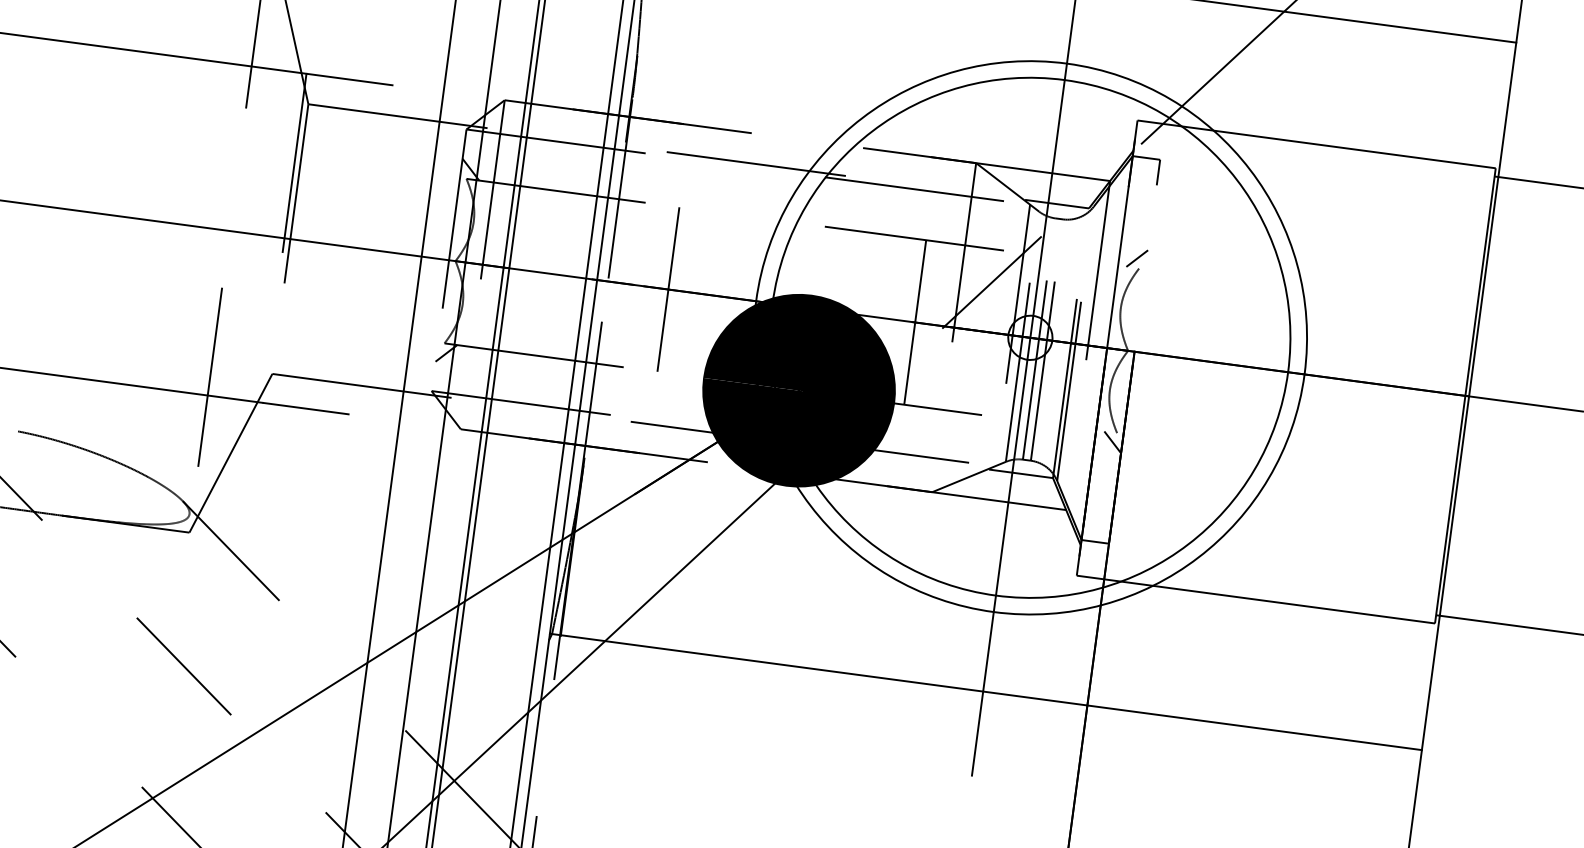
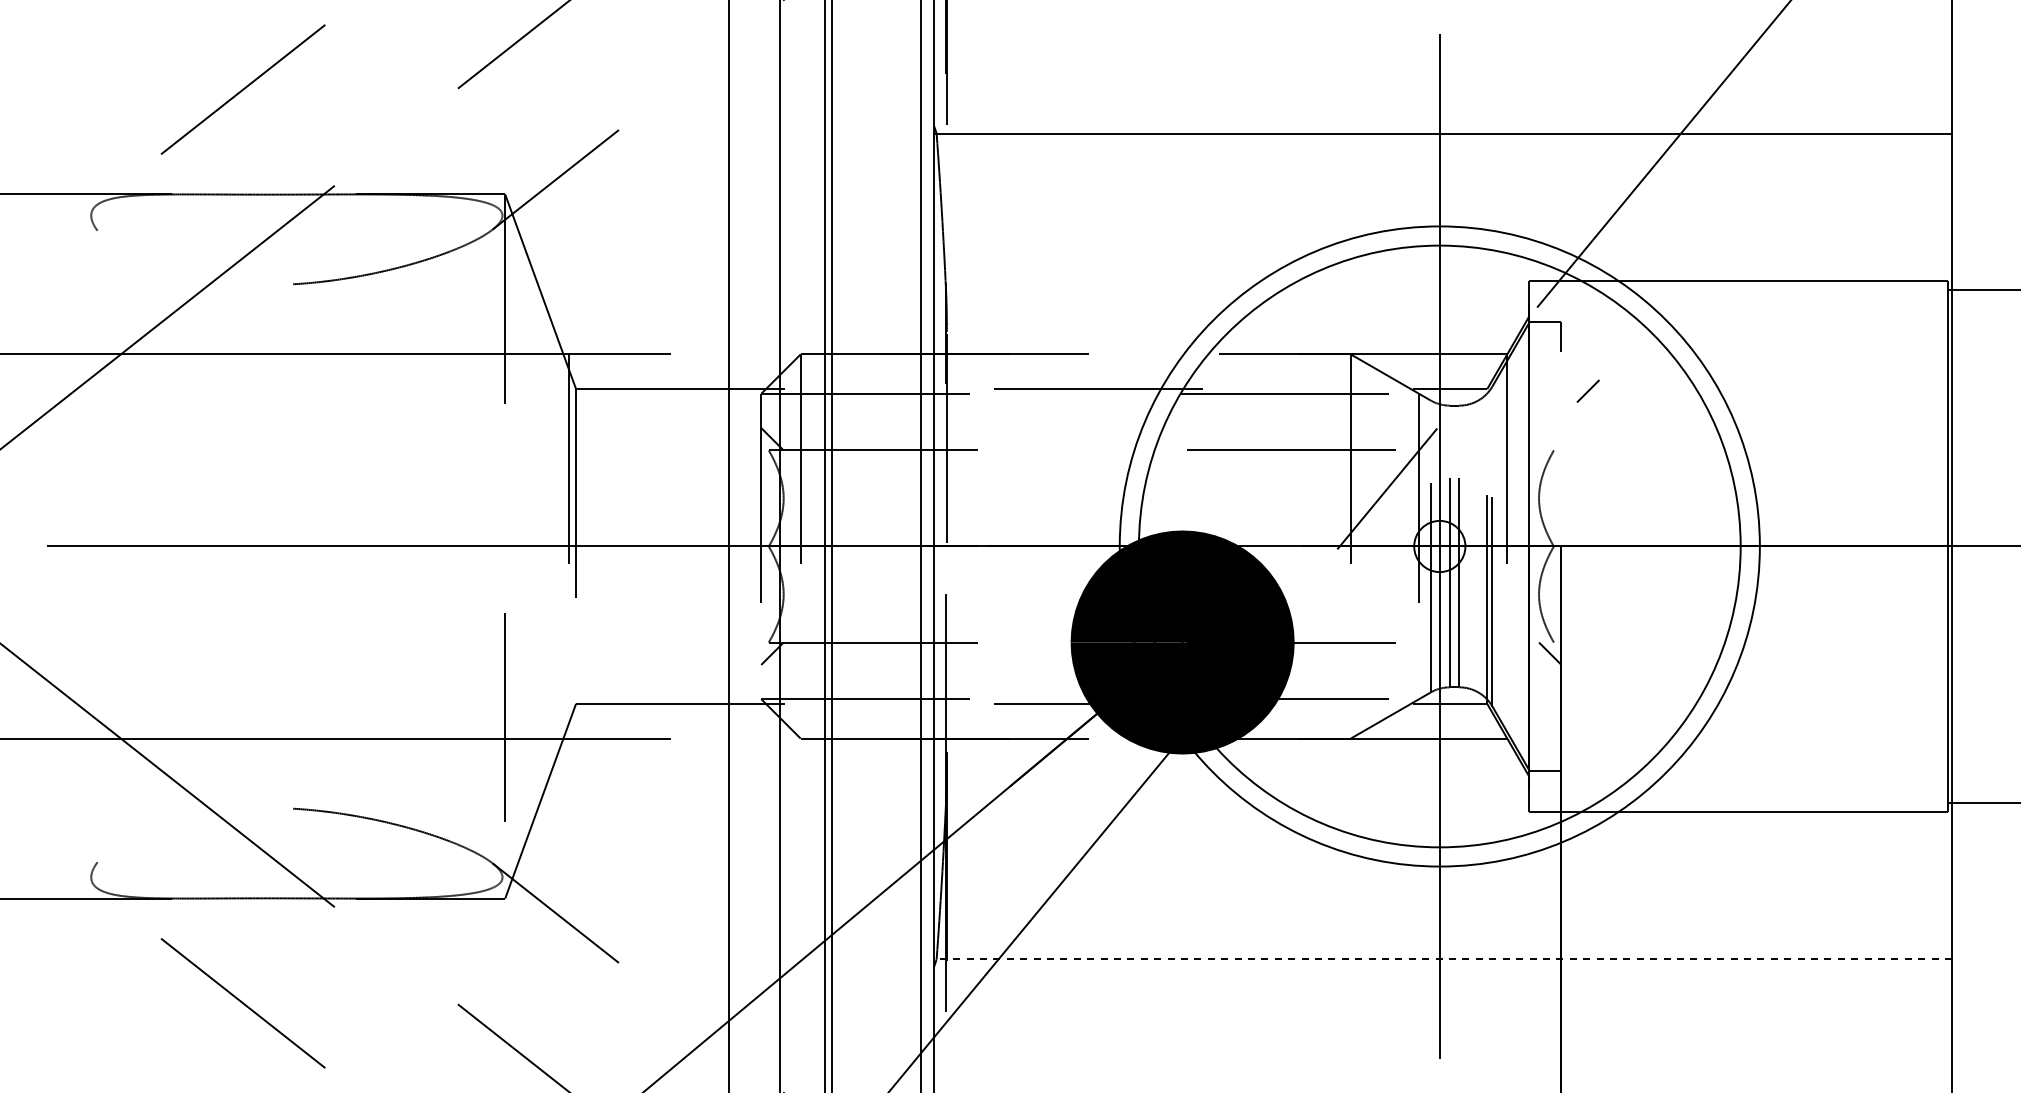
line: (1136, 257) -> (1587, 390), moved
line: (668, 289) -> (1017, 546), removed
line: (915, 322) -> (1305, 546), removed
line: (986, 692) -> (1443, 959), solid -> dashed

